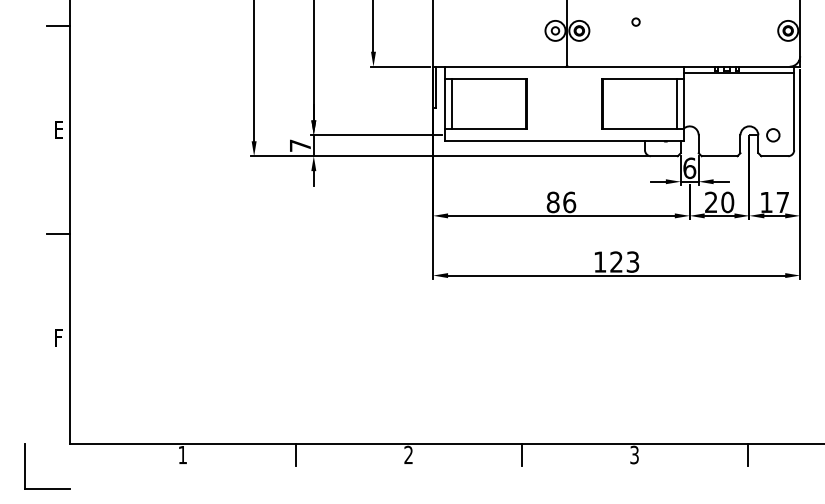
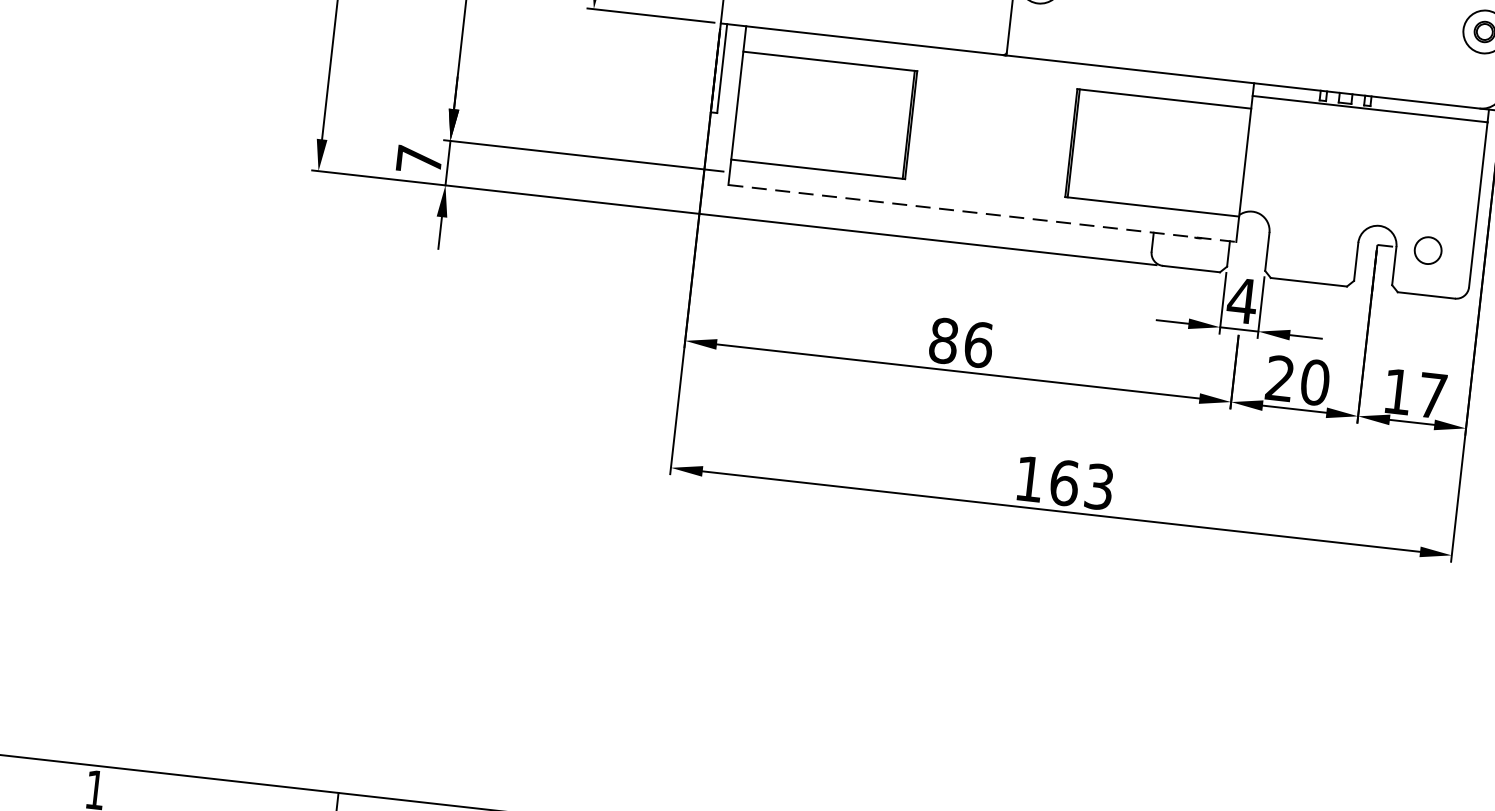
line: (451, 103) -> (751, 106), removed
line: (677, 103) -> (1231, 160), removed
line: (564, 141) -> (982, 213), solid -> dashed
text: (689, 168) -> (1241, 301), 6 -> 4
text: (616, 261) -> (1064, 481), 123 -> 163

